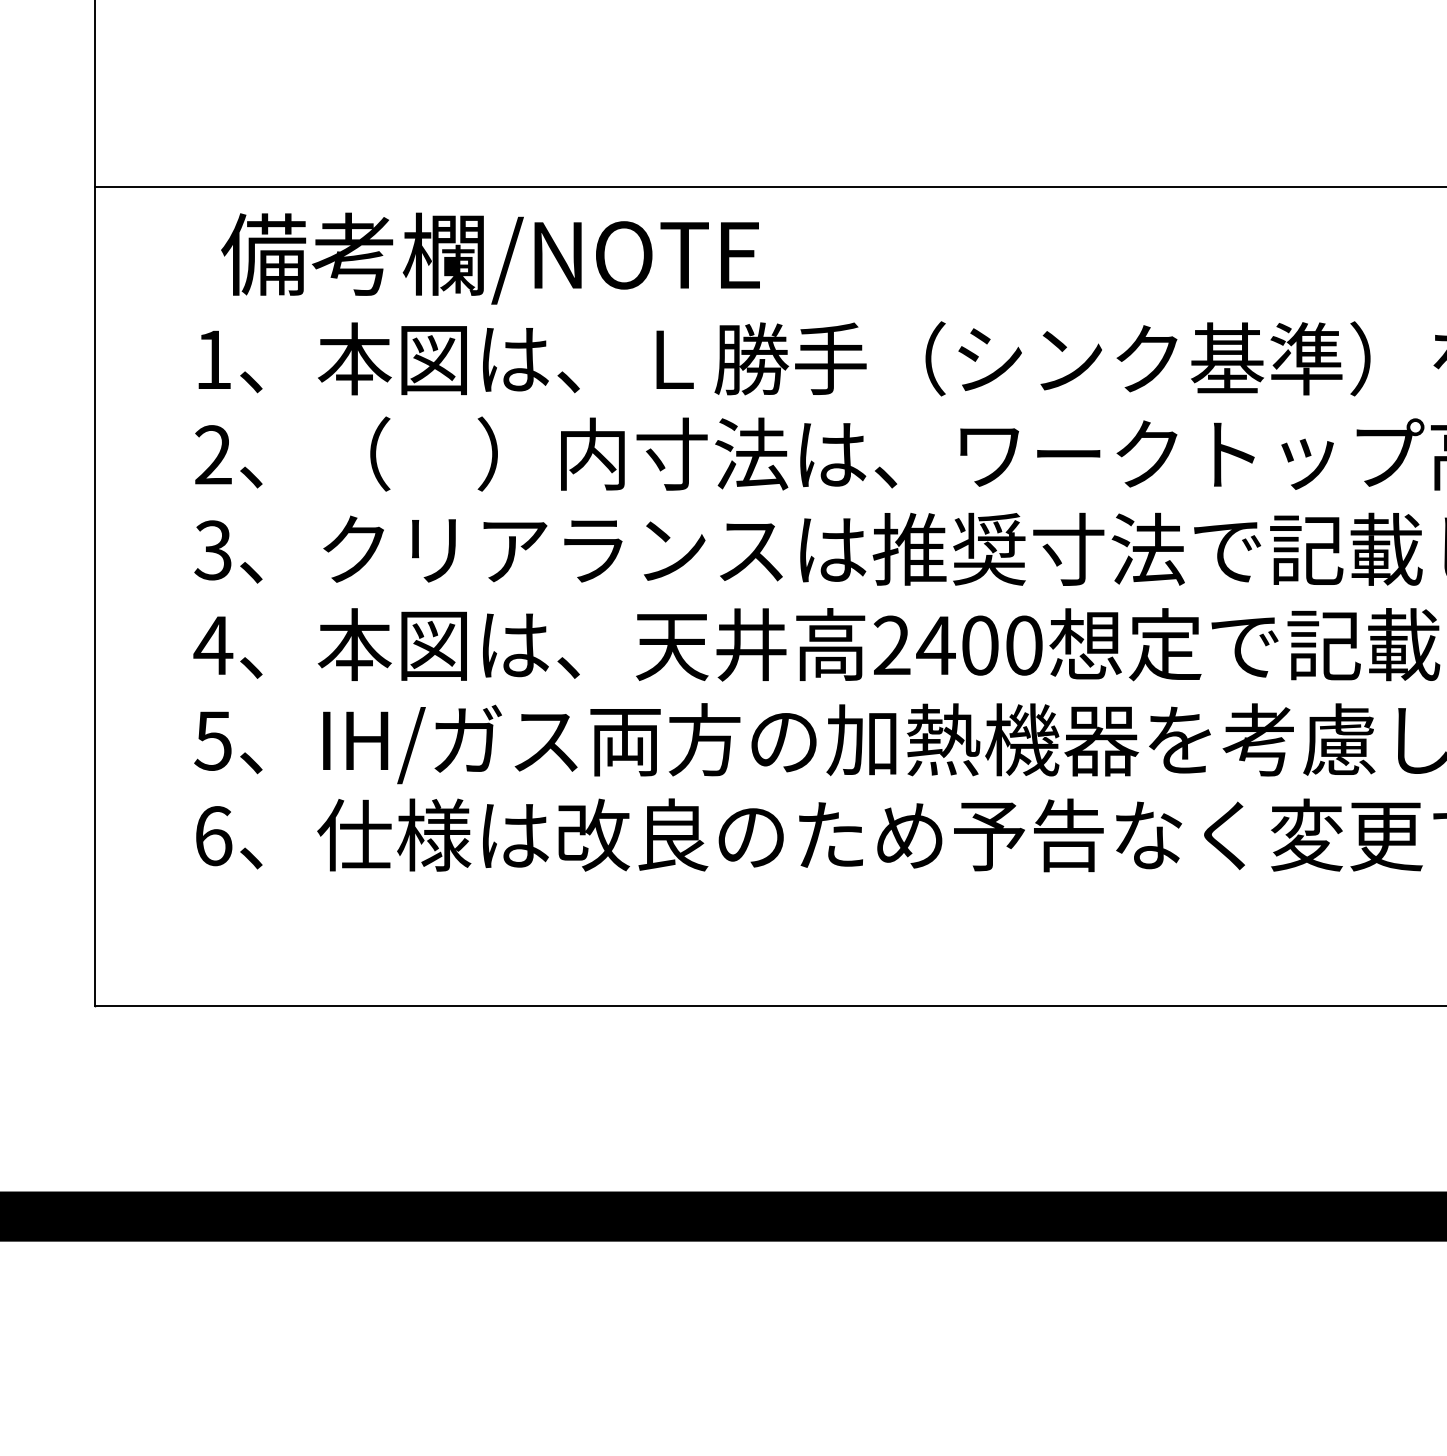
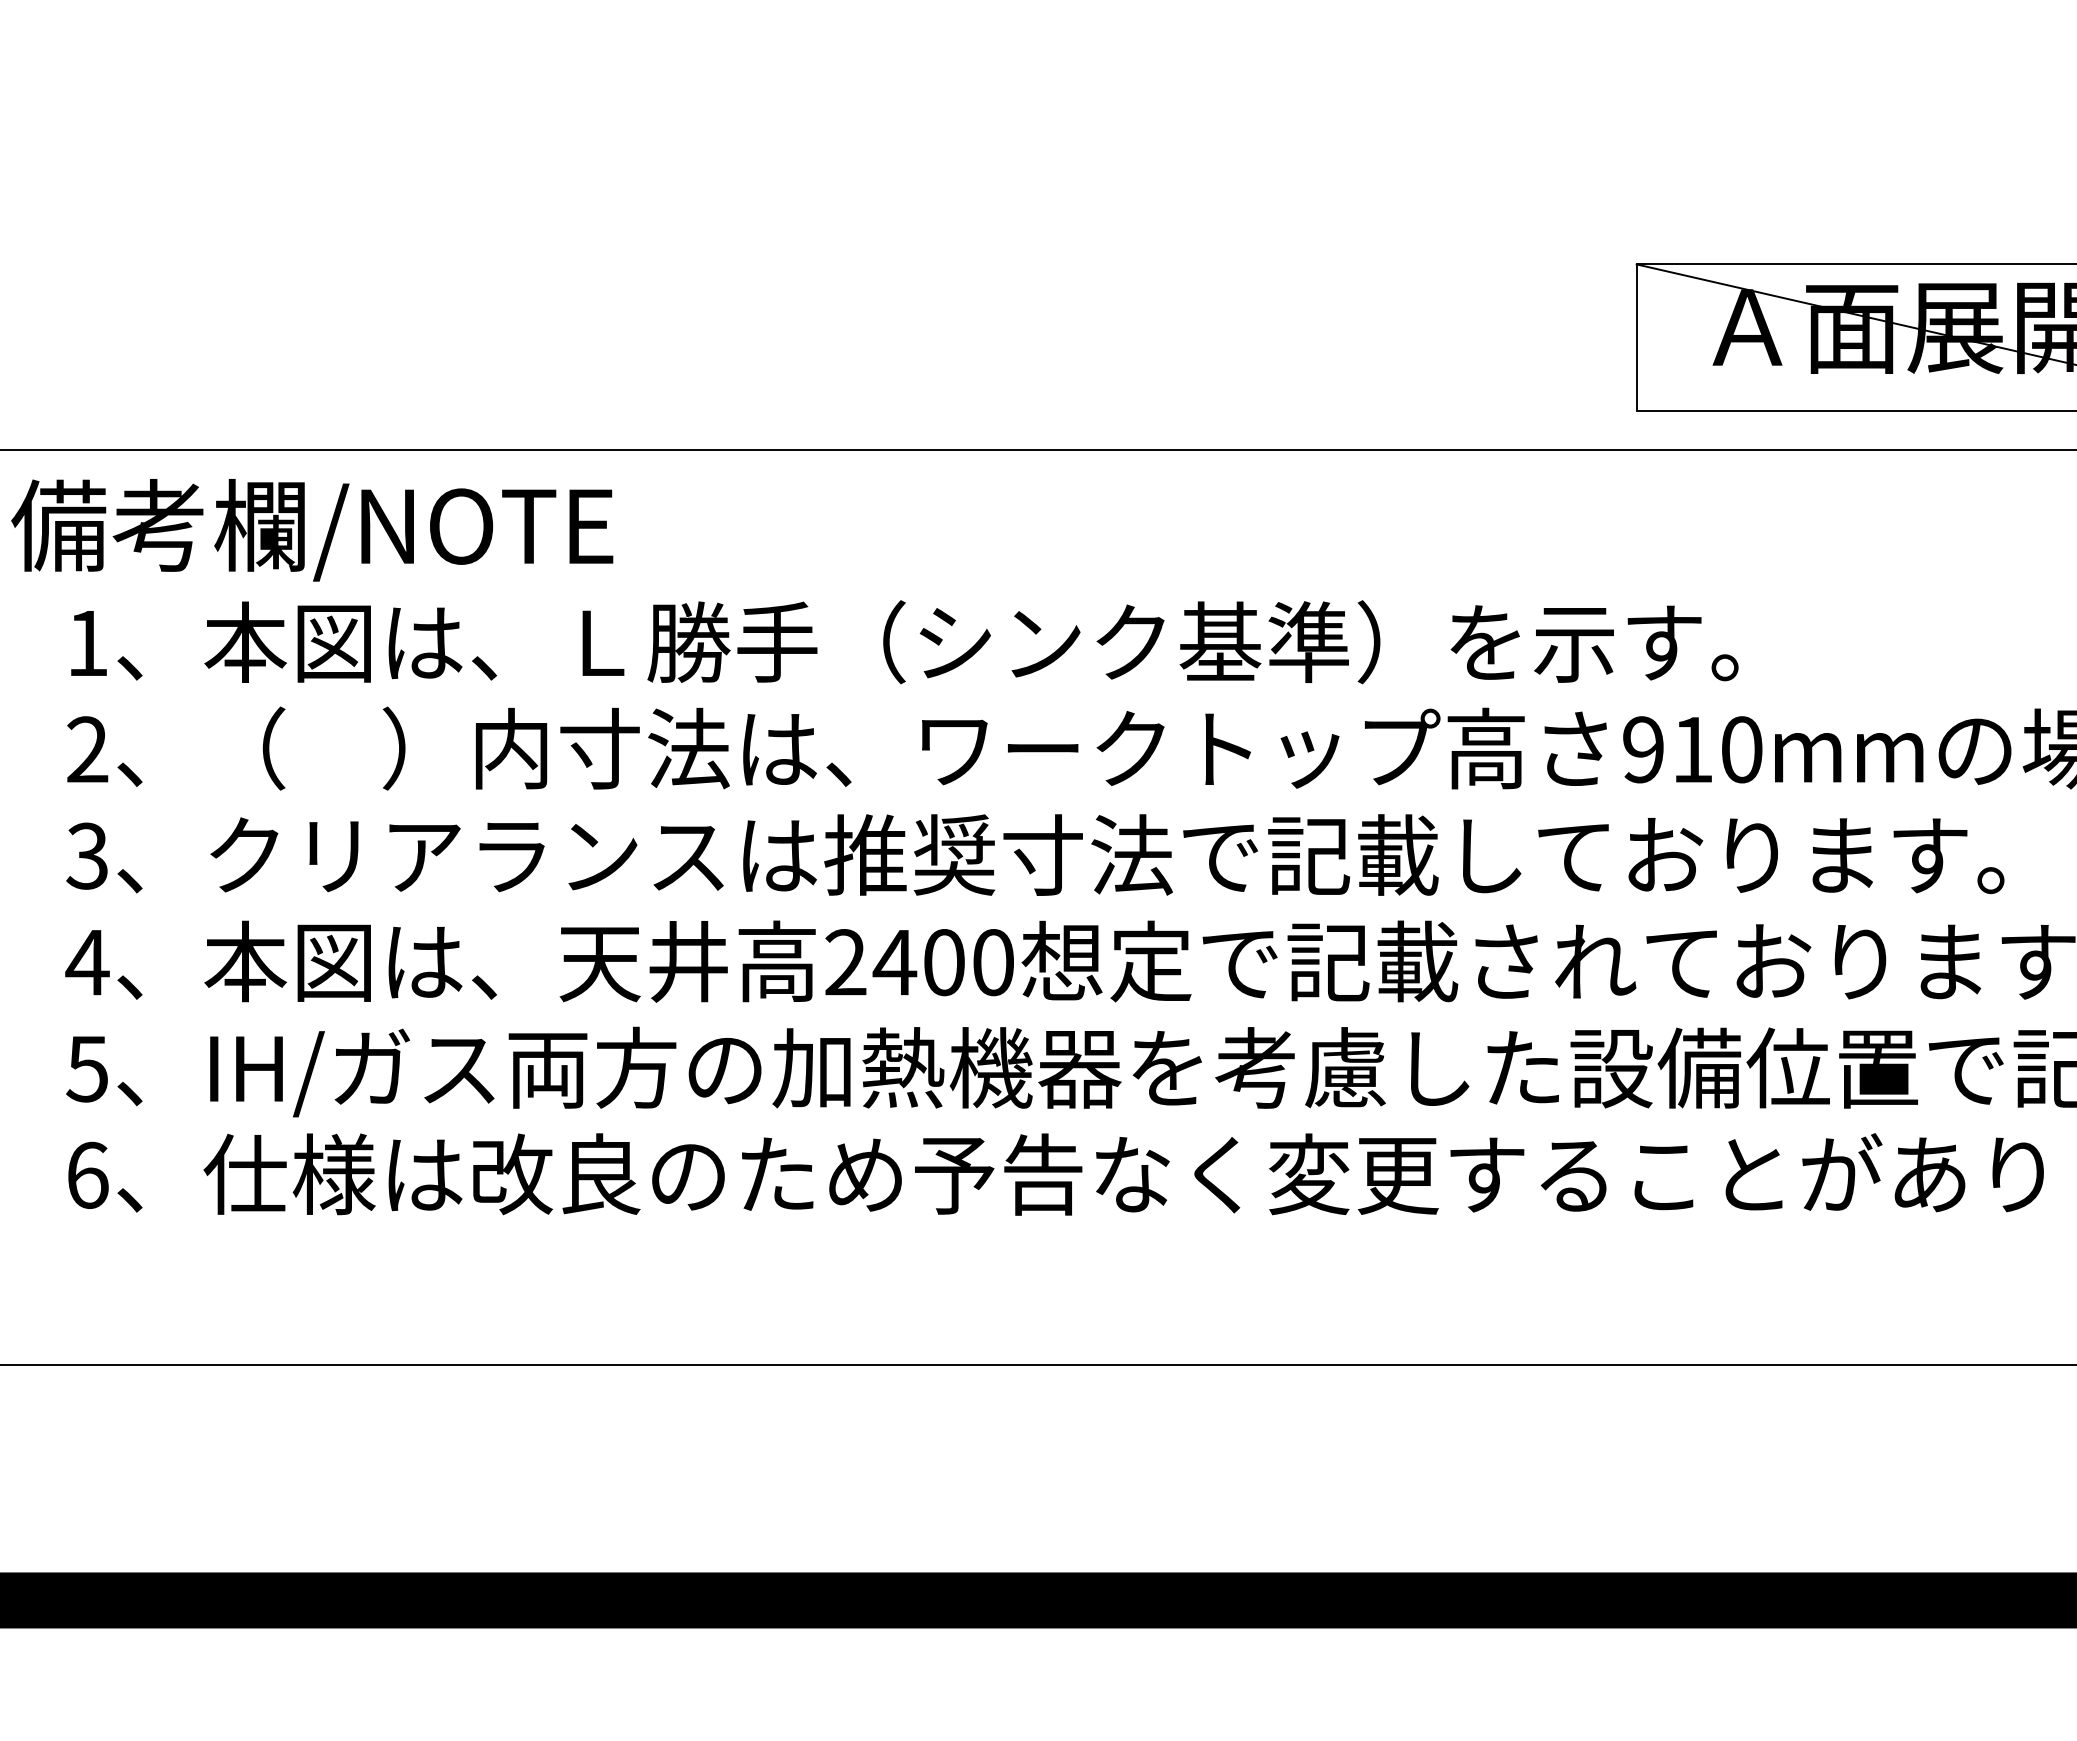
text: (490, 258) -> (312, 530), moved

